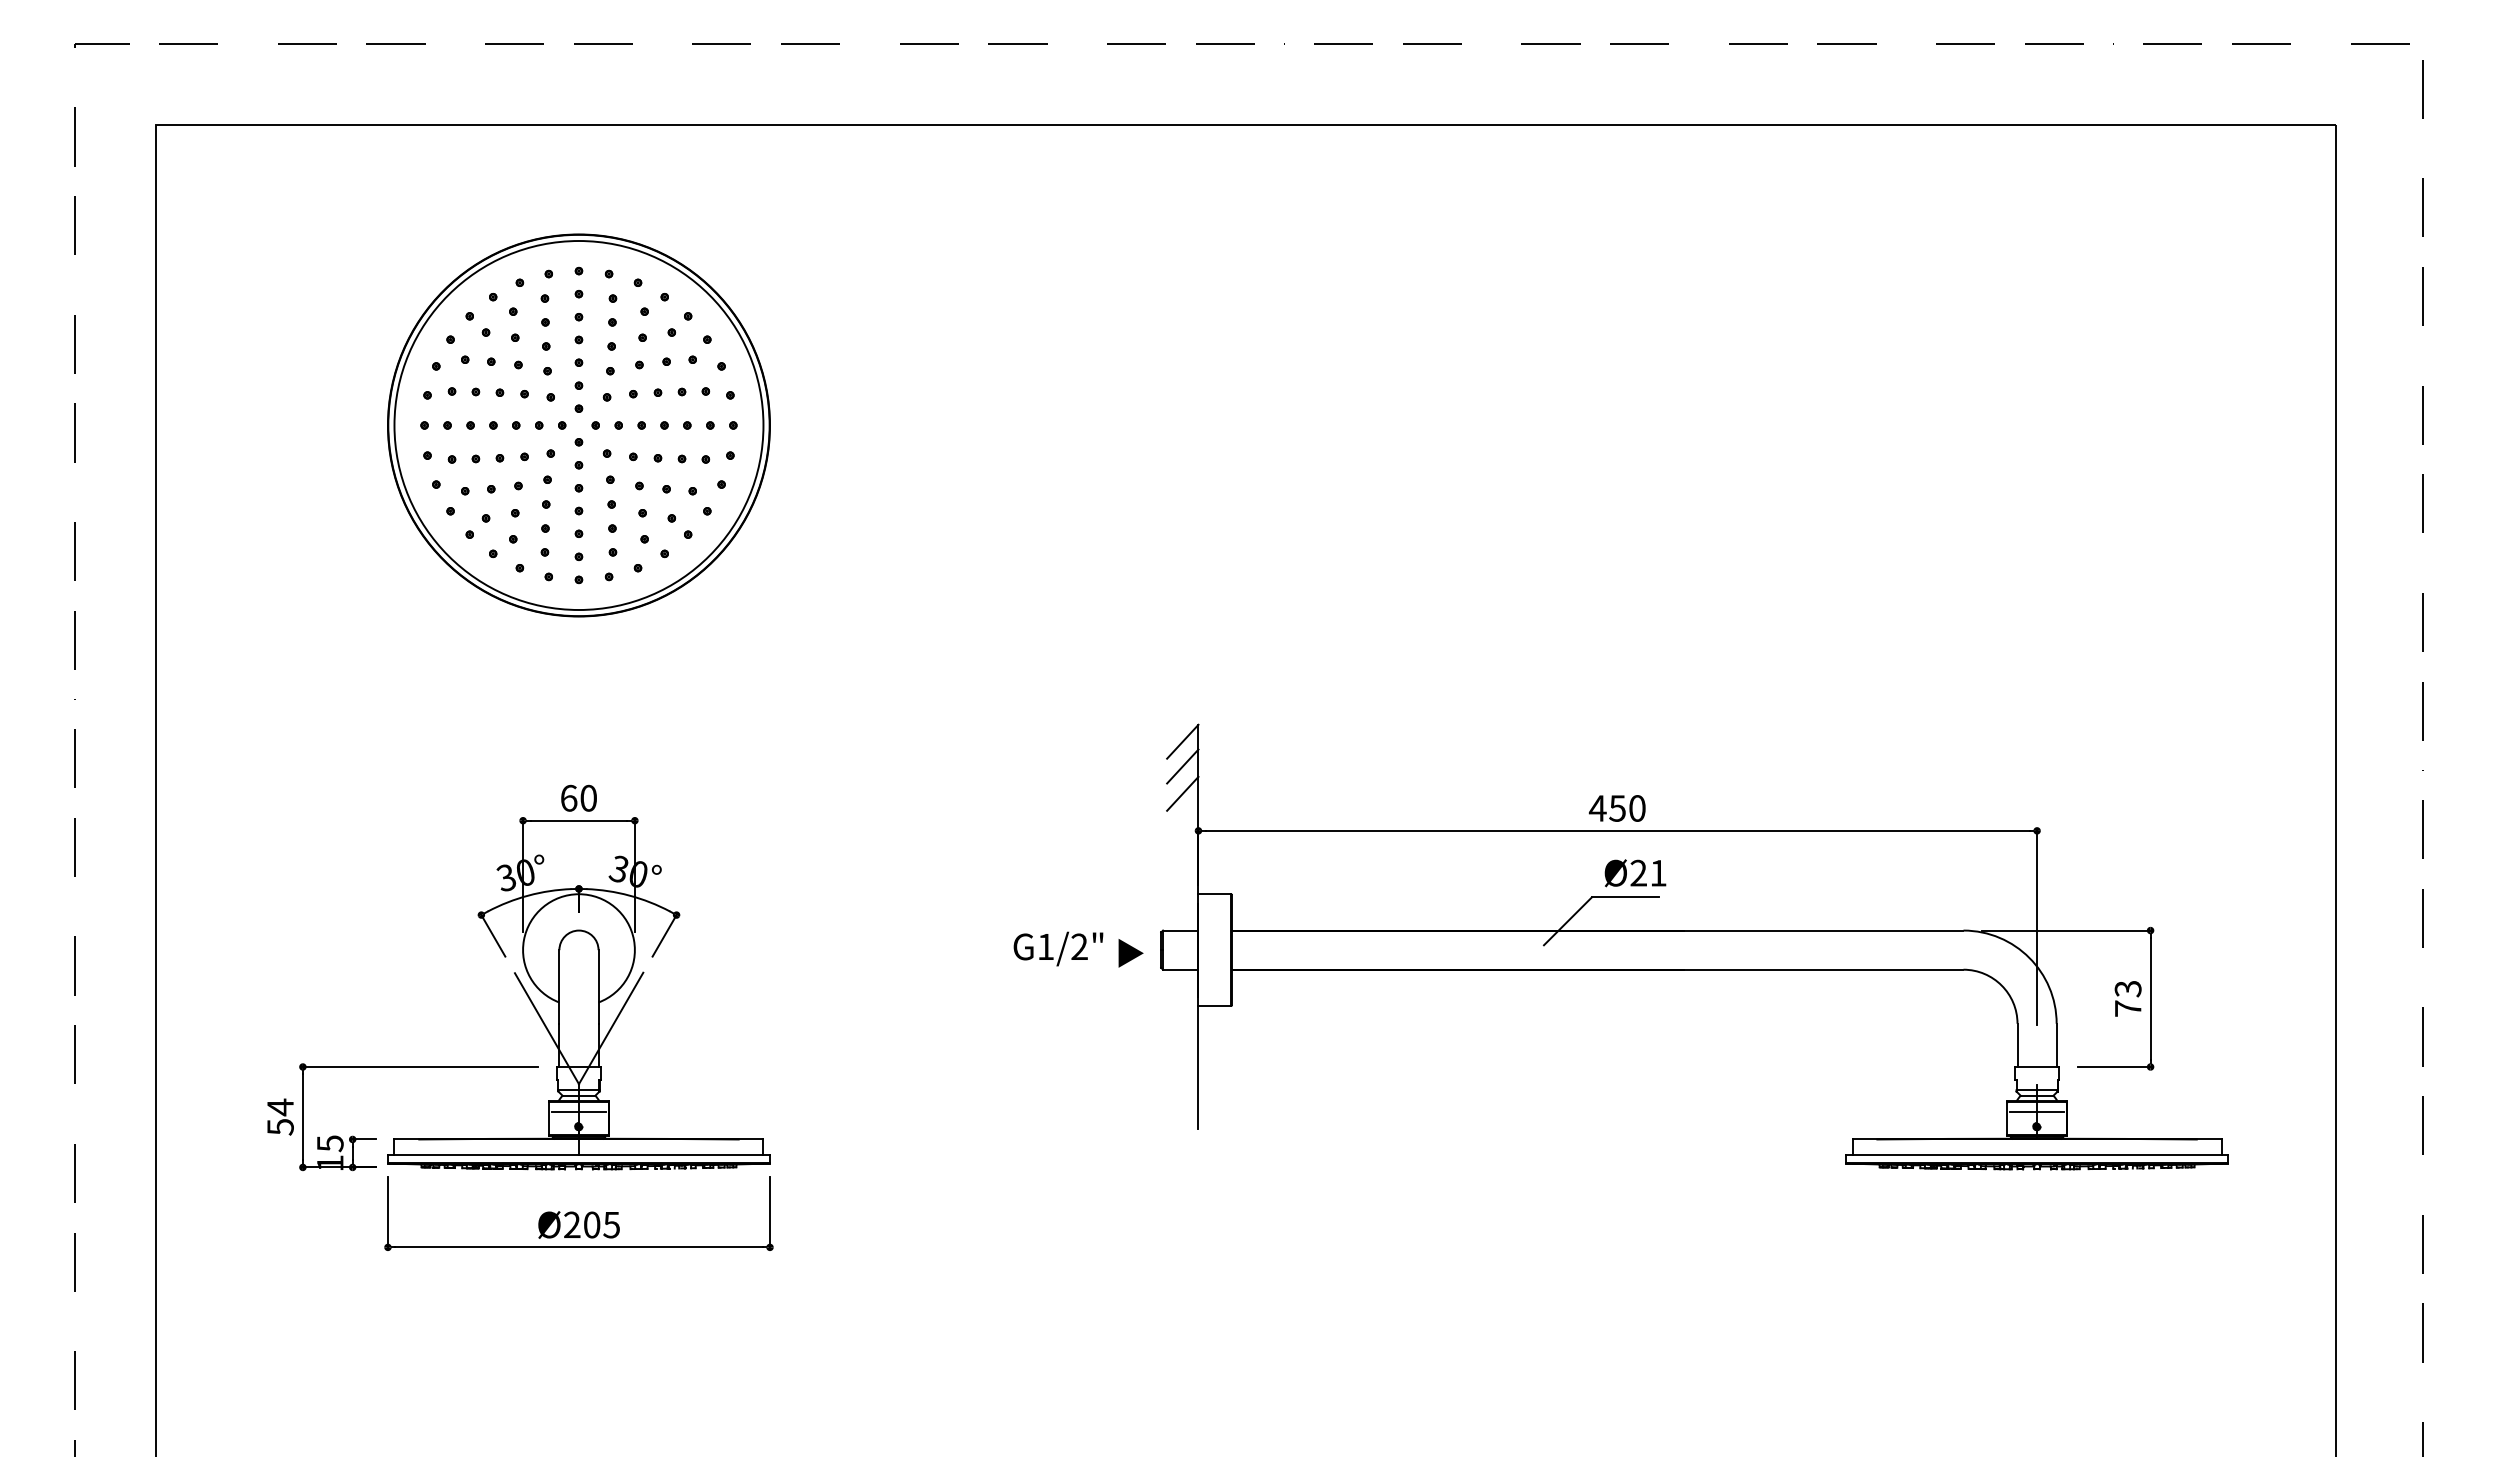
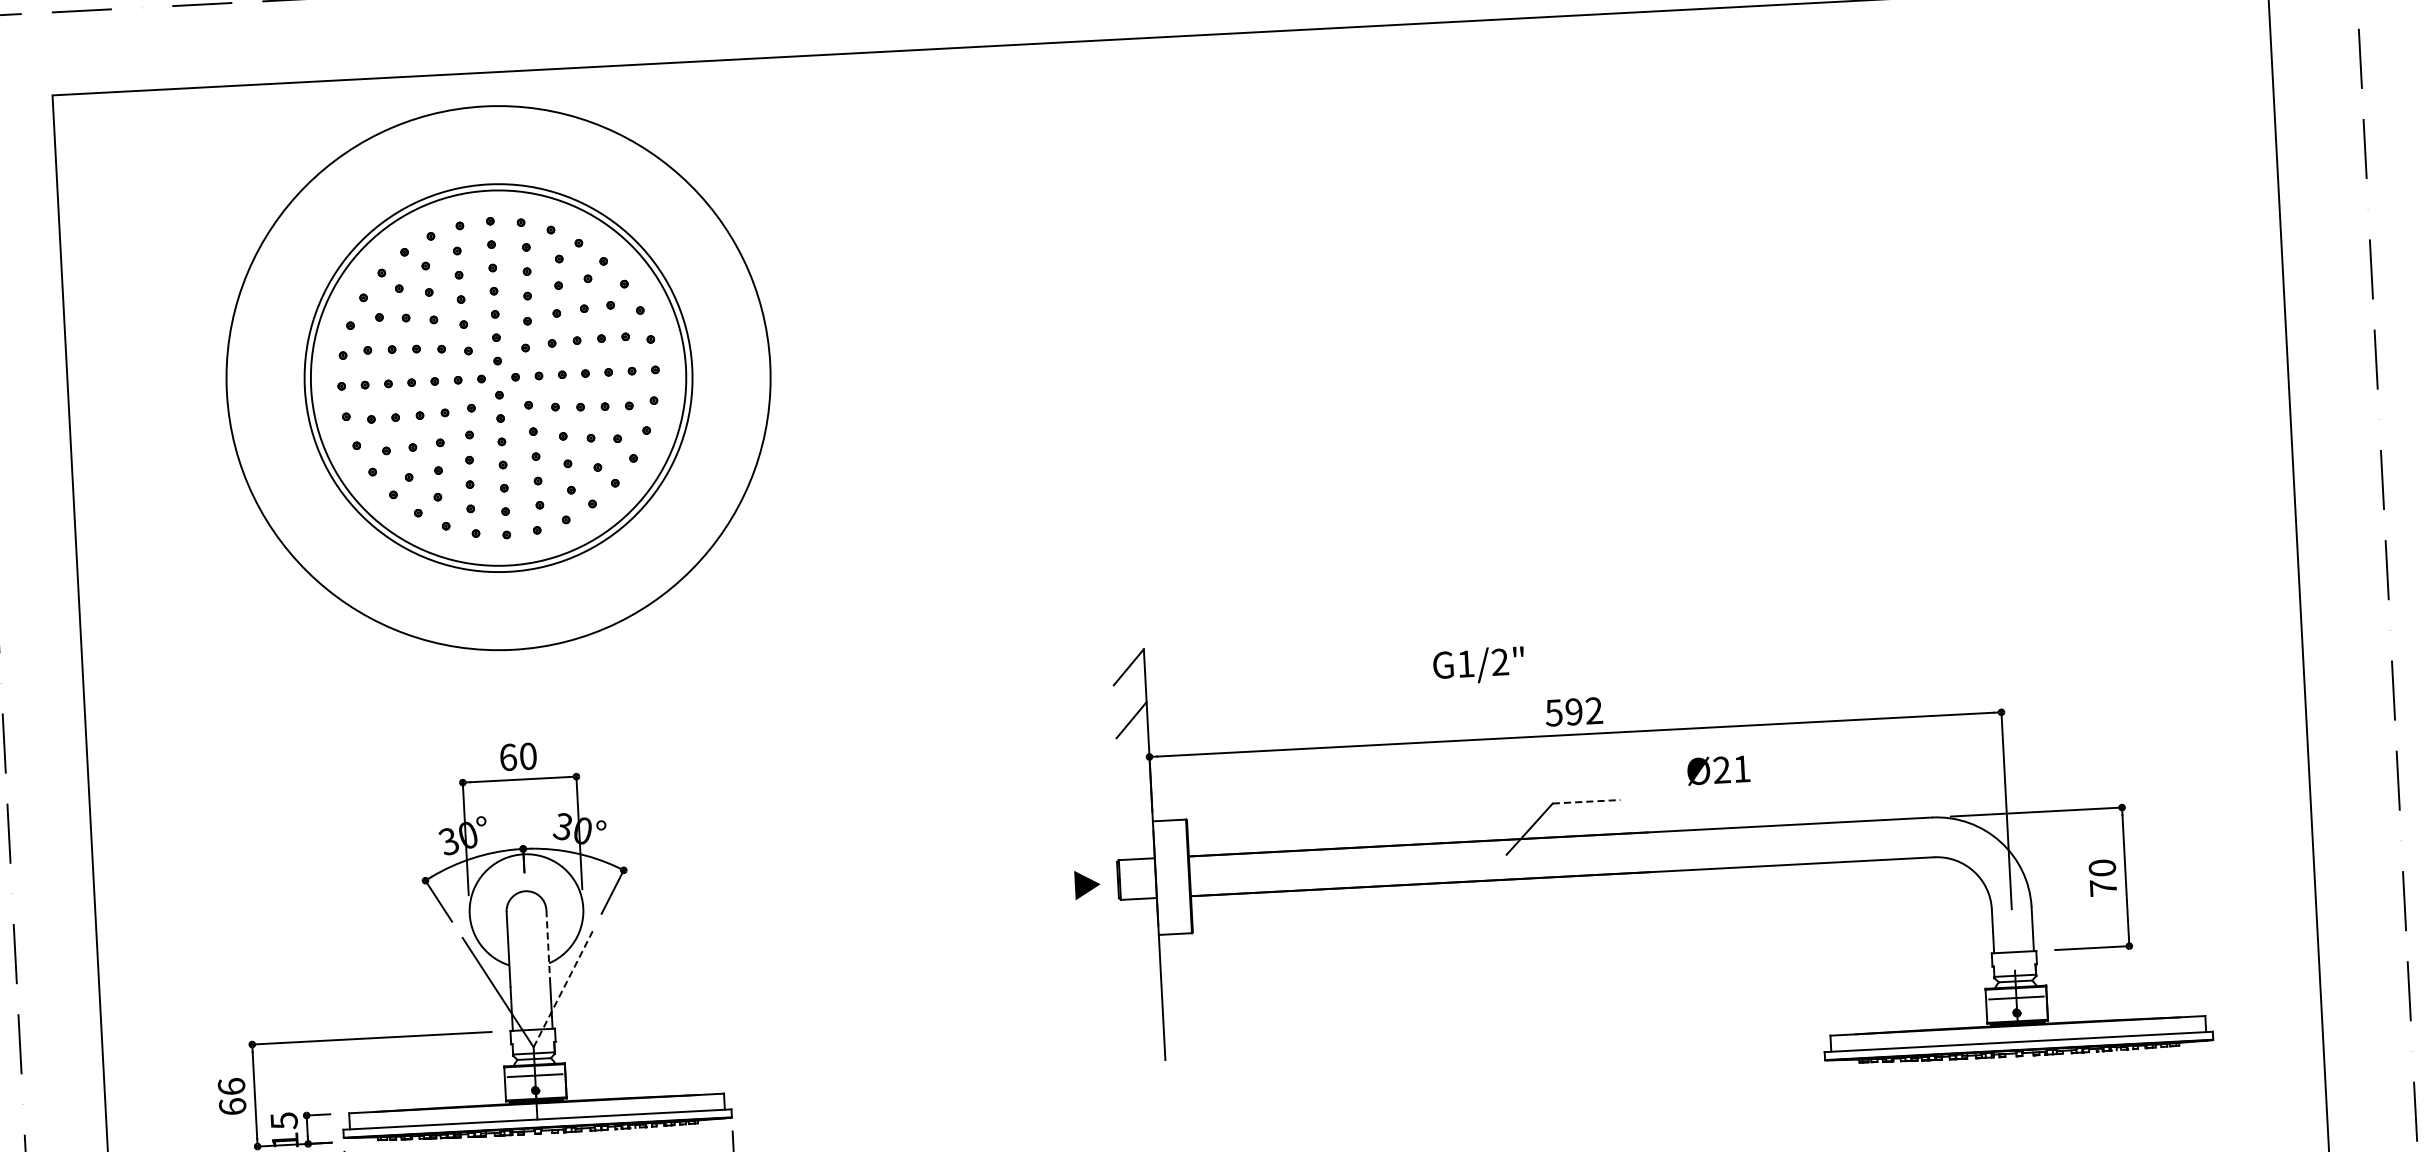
circle: (578, 425) -> (498, 378), size x1.4
line: (1182, 766) -> (1129, 692), removed
text: (1616, 808) -> (1572, 711), 450 -> 592
text: (1635, 873) -> (1718, 770), moved
line: (1625, 897) -> (1586, 801), solid -> dashed
text: (1058, 948) -> (1478, 664), moved
line: (598, 986) -> (548, 947), solid -> dashed
text: (2127, 988) -> (2101, 867), 73 -> 70
line: (611, 1028) -> (563, 988), solid -> dashed
text: (280, 1116) -> (232, 1096), 54 -> 66

